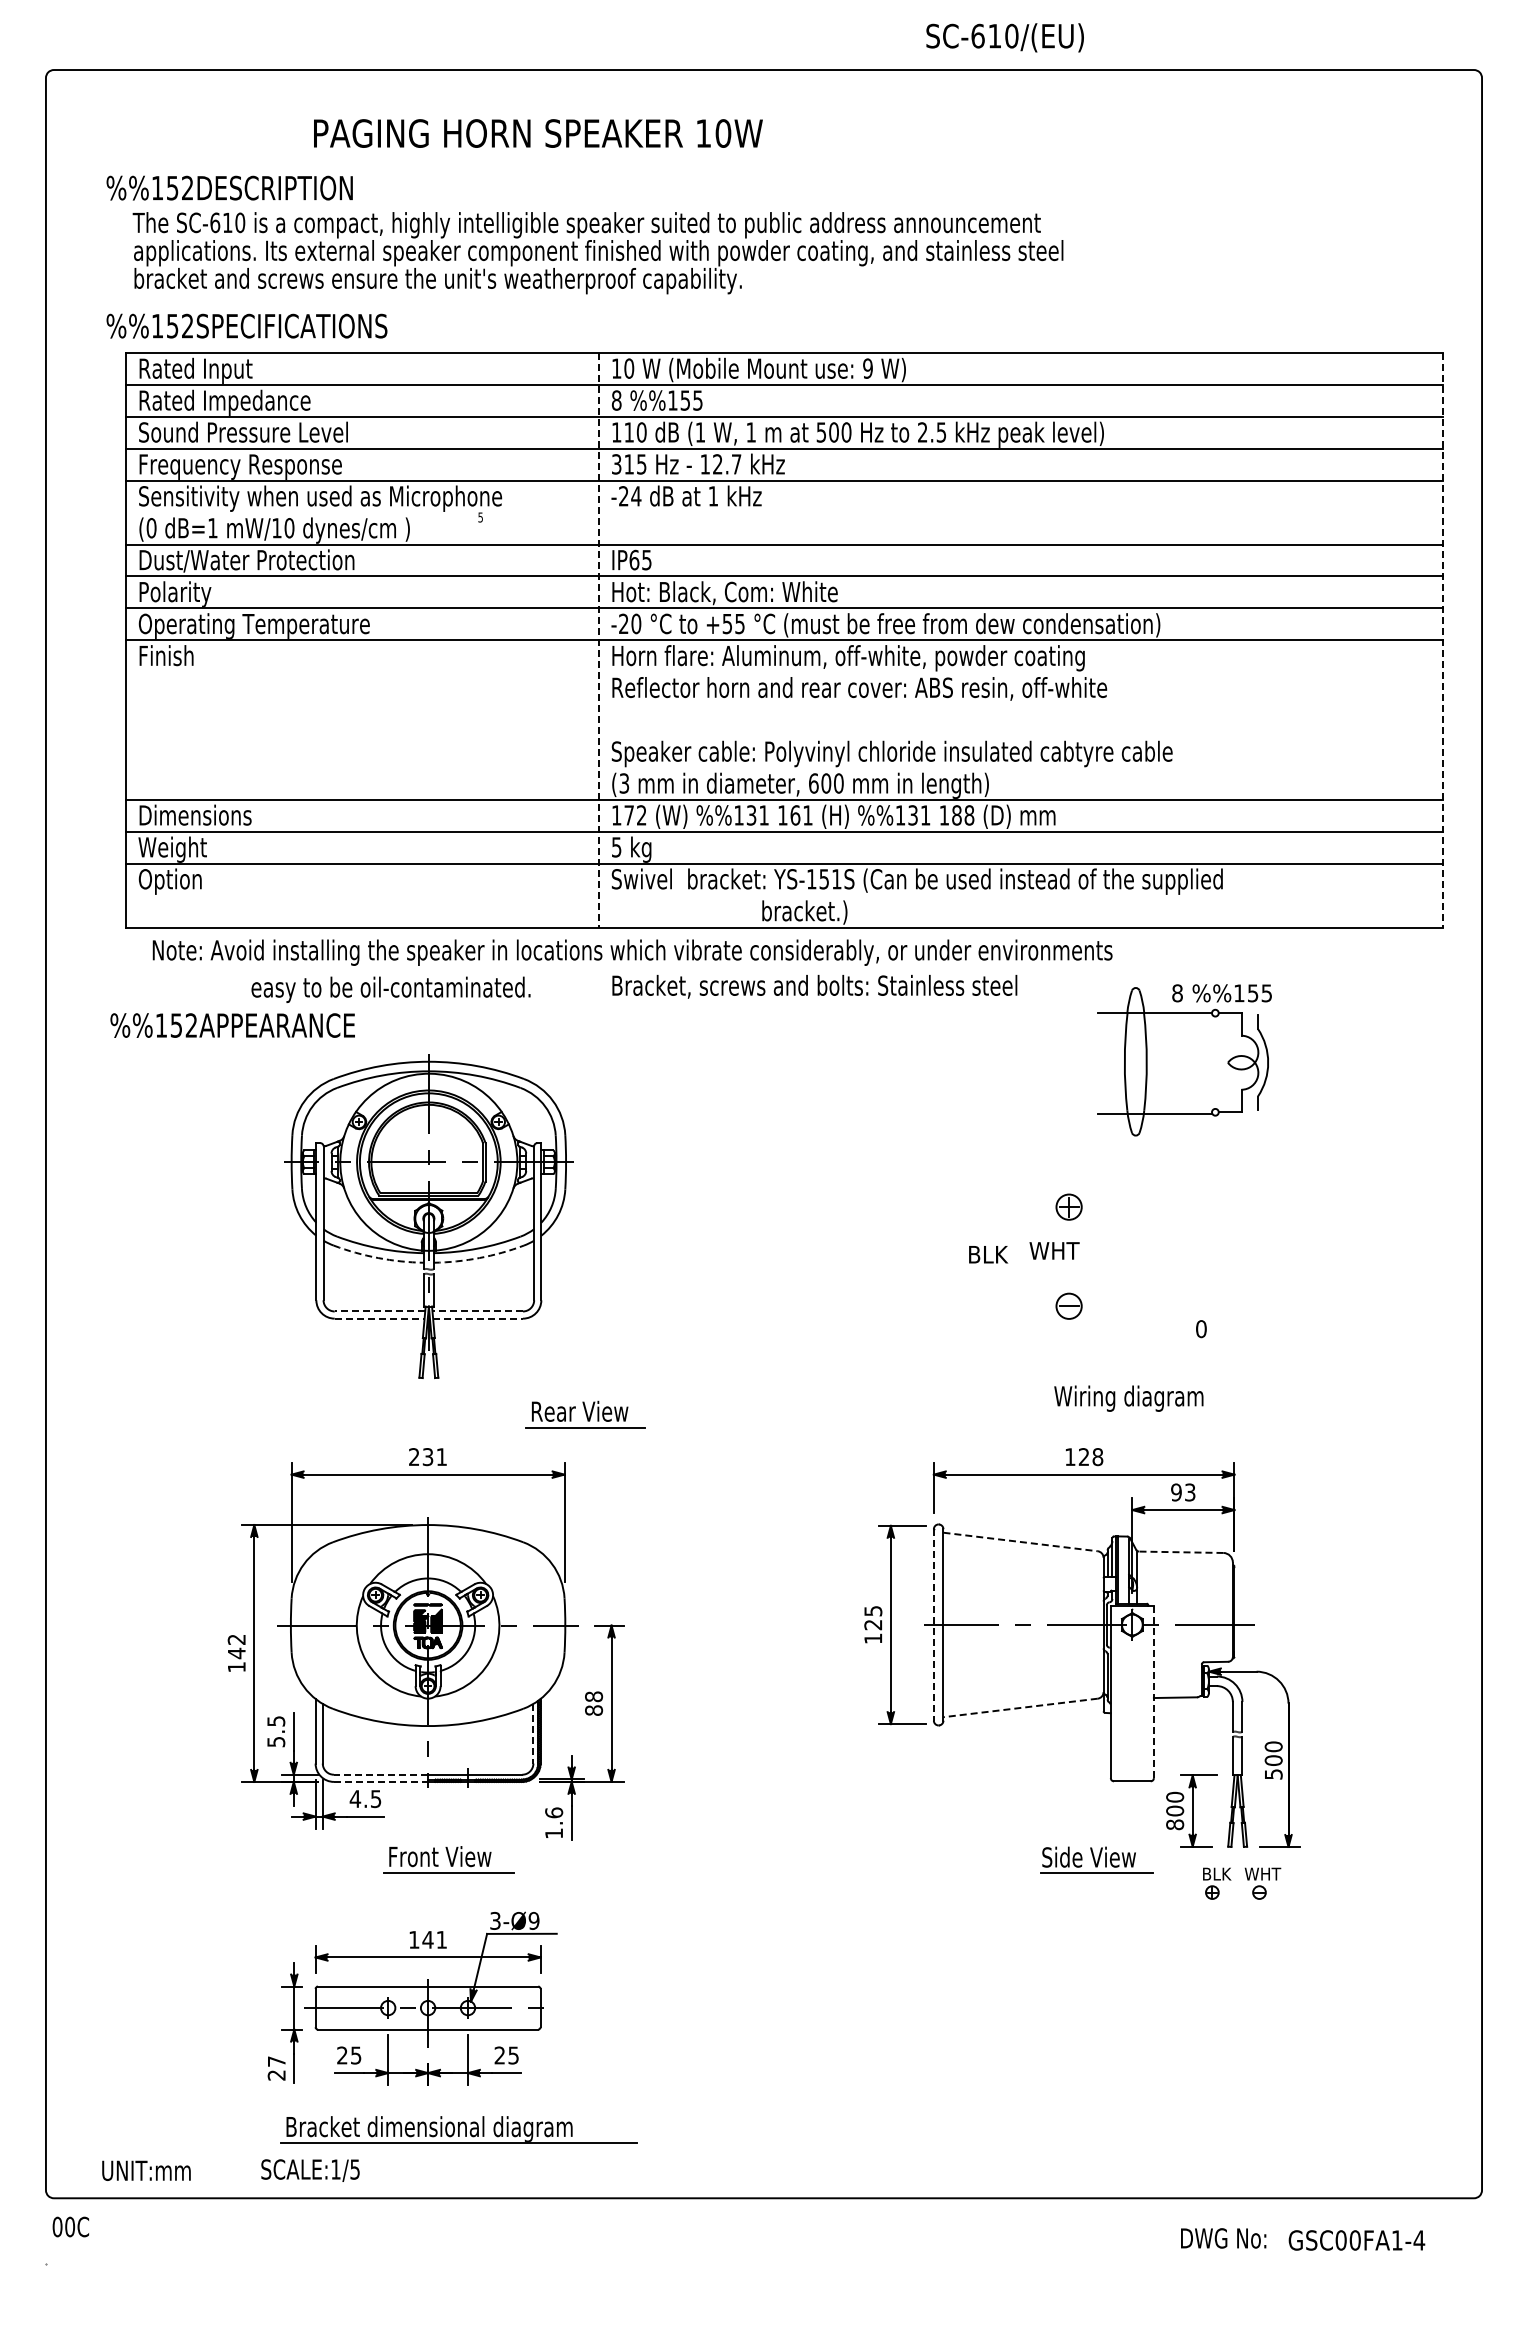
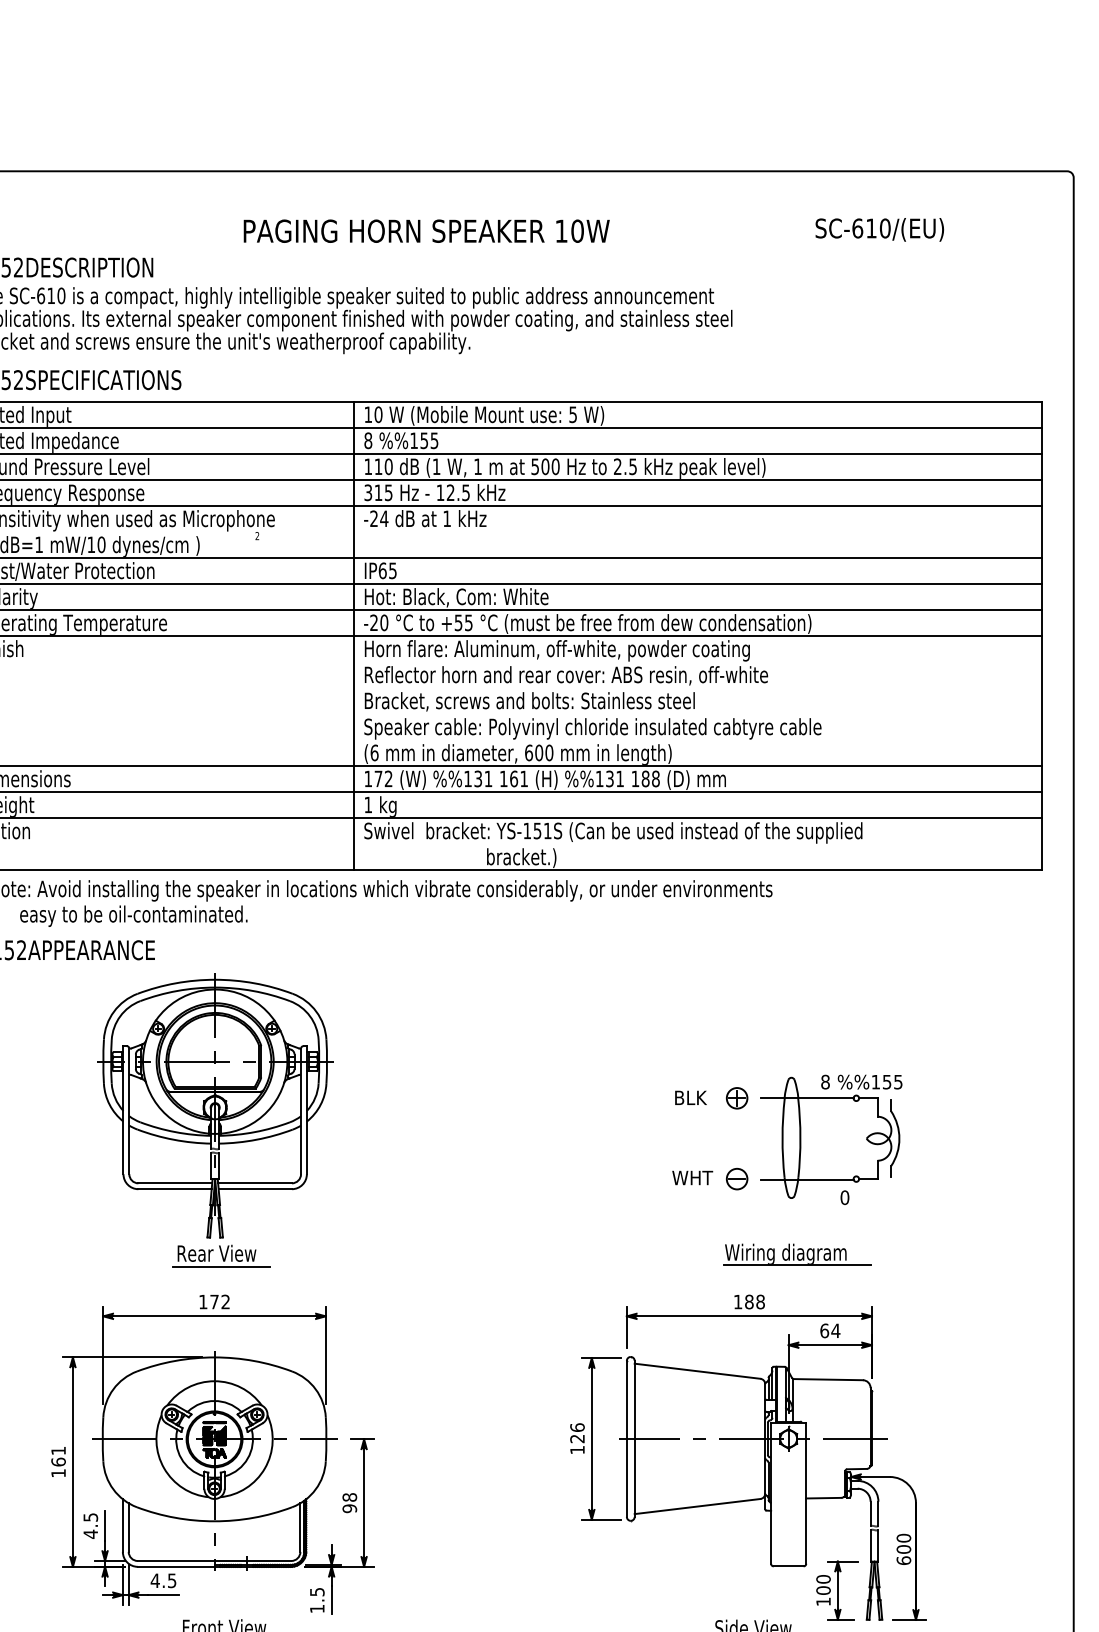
text: (1004, 37) -> (879, 229), moved
text: (538, 133) -> (426, 231), moved
text: (867, 368) -> (572, 414), 9 -> 5
text: (736, 464) -> (465, 492), 12.7 -> 12.5
text: (480, 517) -> (257, 536), 5 -> 2
line: (598, 640) -> (353, 636), dashed -> solid
line: (1442, 640) -> (1041, 636), dashed -> solid
text: (624, 783) -> (374, 752), (3 -> (6
text: (616, 847) -> (368, 805), 5 -> 1
text: (814, 986) -> (529, 701), moved
text: (390, 989) -> (133, 915), moved
part: (1184, 1060) -> (831, 1136), moved
text: (1054, 1250) -> (692, 1177), moved
text: (988, 1254) -> (690, 1097), moved
arc: (378, 1258) -> (174, 1140), dashed -> solid
arc: (479, 1258) -> (256, 1140), dashed -> solid
line: (379, 1311) -> (174, 1183), dashed -> solid
line: (477, 1311) -> (254, 1183), dashed -> solid
line: (379, 1318) -> (174, 1189), dashed -> solid
line: (478, 1318) -> (255, 1189), dashed -> solid
line: (1143, 1412) -> (797, 1265), added
part: (585, 1414) -> (221, 1255), moved
text: (427, 1457) -> (214, 1302), 231 -> 172
text: (1083, 1457) -> (748, 1302), 128 -> 188
text: (1183, 1492) -> (830, 1330), 93 -> 64
line: (1020, 1541) -> (697, 1370), dashed -> solid
line: (1180, 1552) -> (827, 1379), dashed -> solid
text: (873, 1610) -> (577, 1427), 125 -> 126
line: (933, 1624) -> (626, 1438), dashed -> solid
text: (236, 1646) -> (58, 1456), 142 -> 161
line: (1153, 1691) -> (805, 1493), dashed -> solid
line: (1020, 1707) -> (697, 1506), dashed -> solid
text: (594, 1710) -> (350, 1508), 88 -> 98
line: (533, 1733) -> (300, 1527), dashed -> solid
text: (276, 1741) -> (90, 1533), 5.5 -> 4.5
text: (1273, 1773) -> (903, 1559), 500 -> 600
line: (380, 1774) -> (175, 1560), dashed -> solid
line: (381, 1781) -> (176, 1566), dashed -> solid
text: (554, 1812) -> (317, 1591), 1.6 -> 1.5
text: (1175, 1824) -> (823, 1601), 800 -> 100

